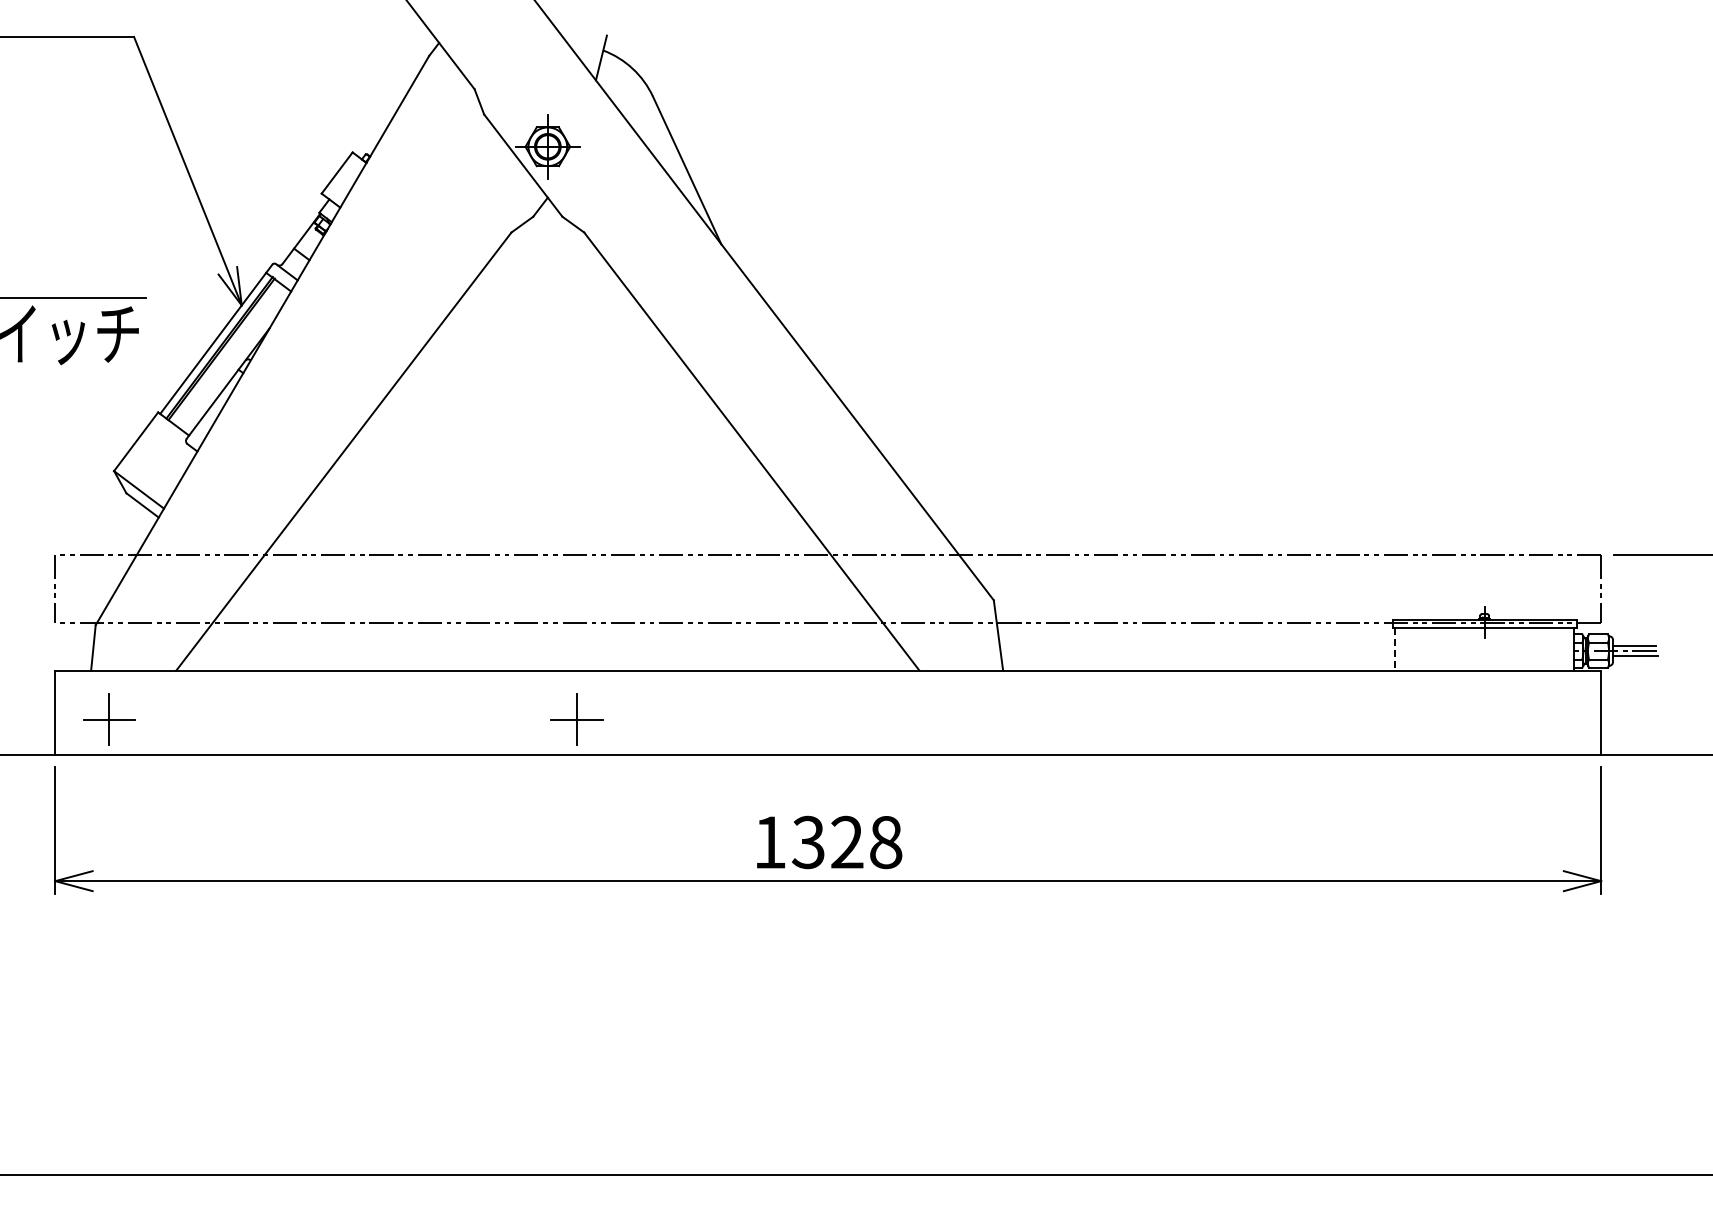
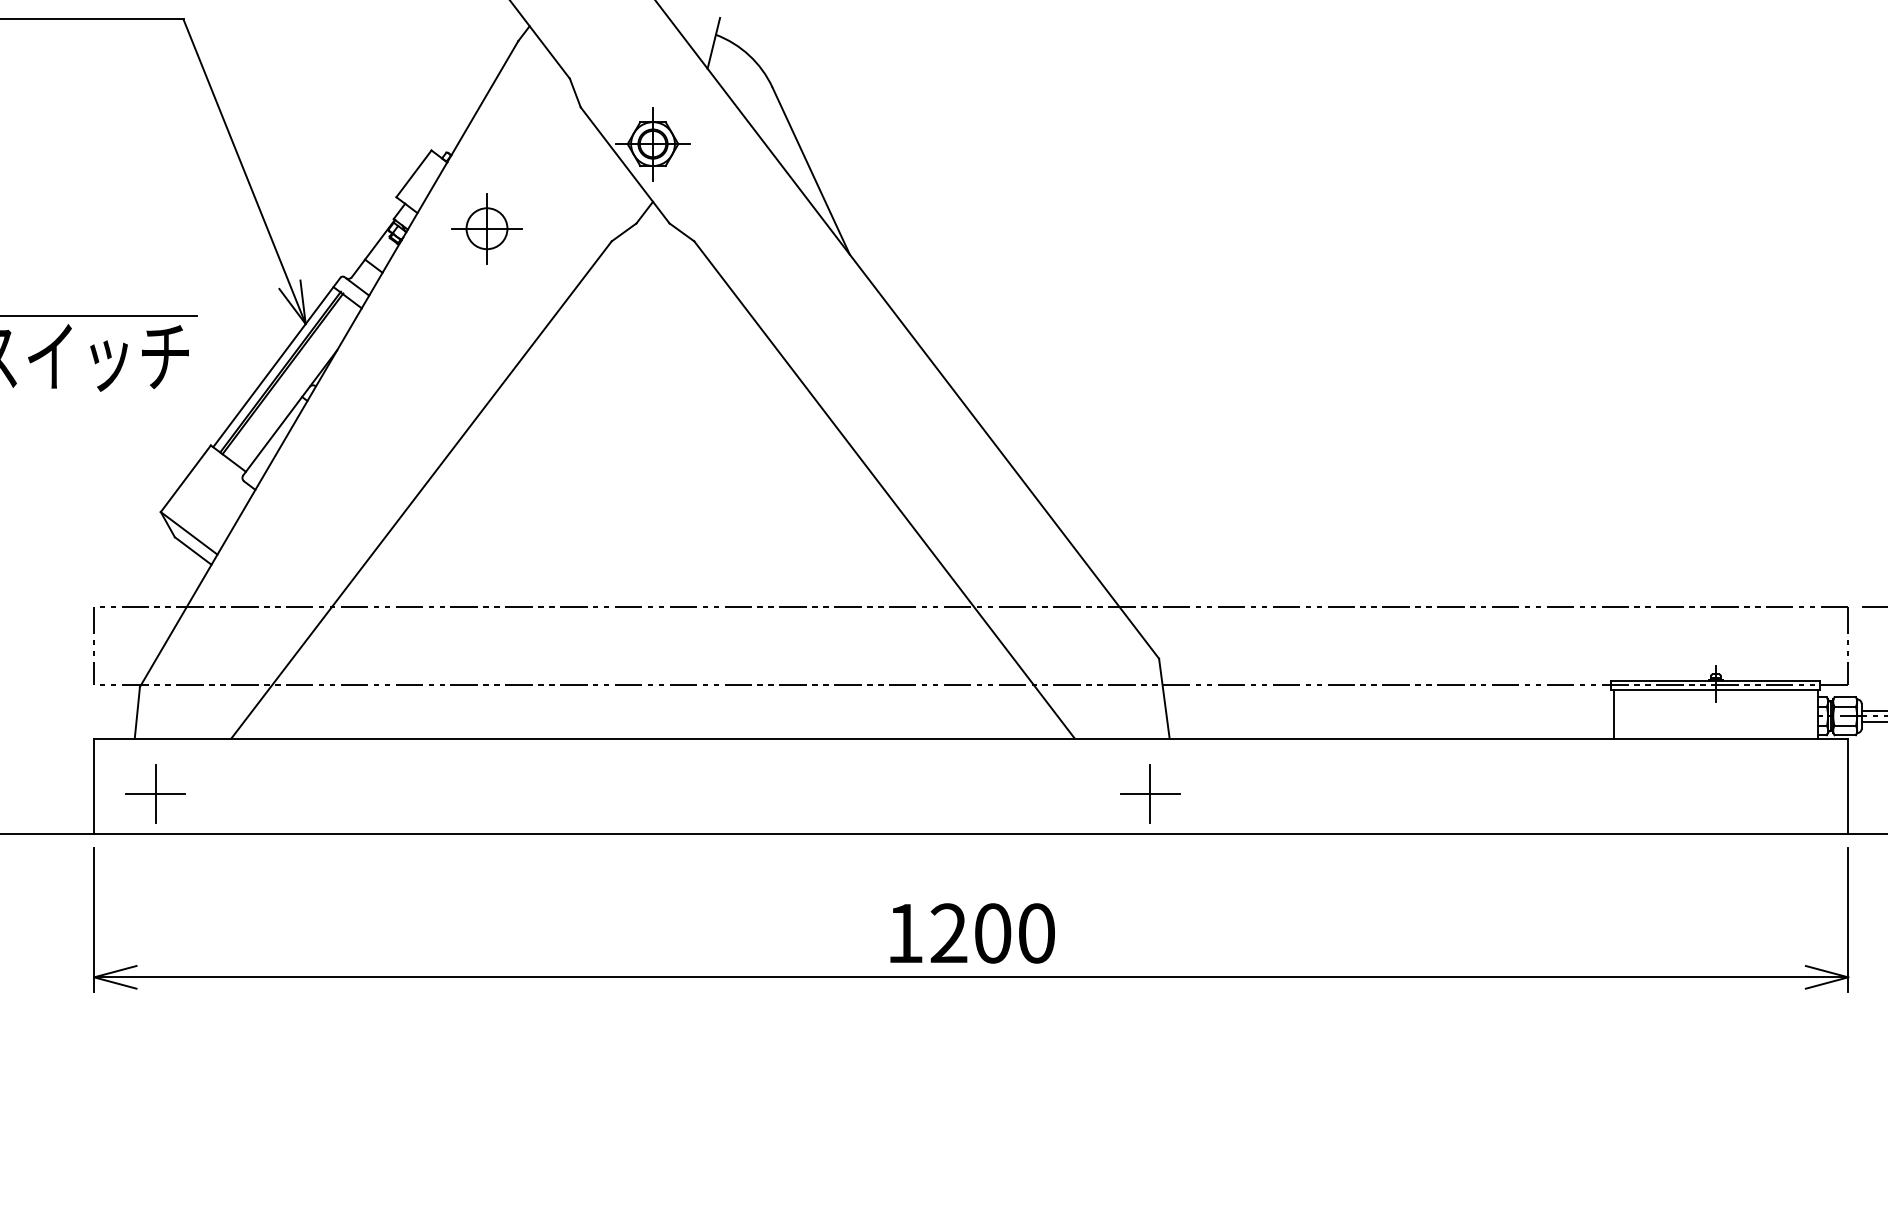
part: (401, 220) -> (486, 227), added
line: (1394, 649) -> (1613, 714), dashed -> solid
part: (576, 719) -> (1149, 793), moved
text: (847, 842) -> (993, 933), 1328 -> 1200

